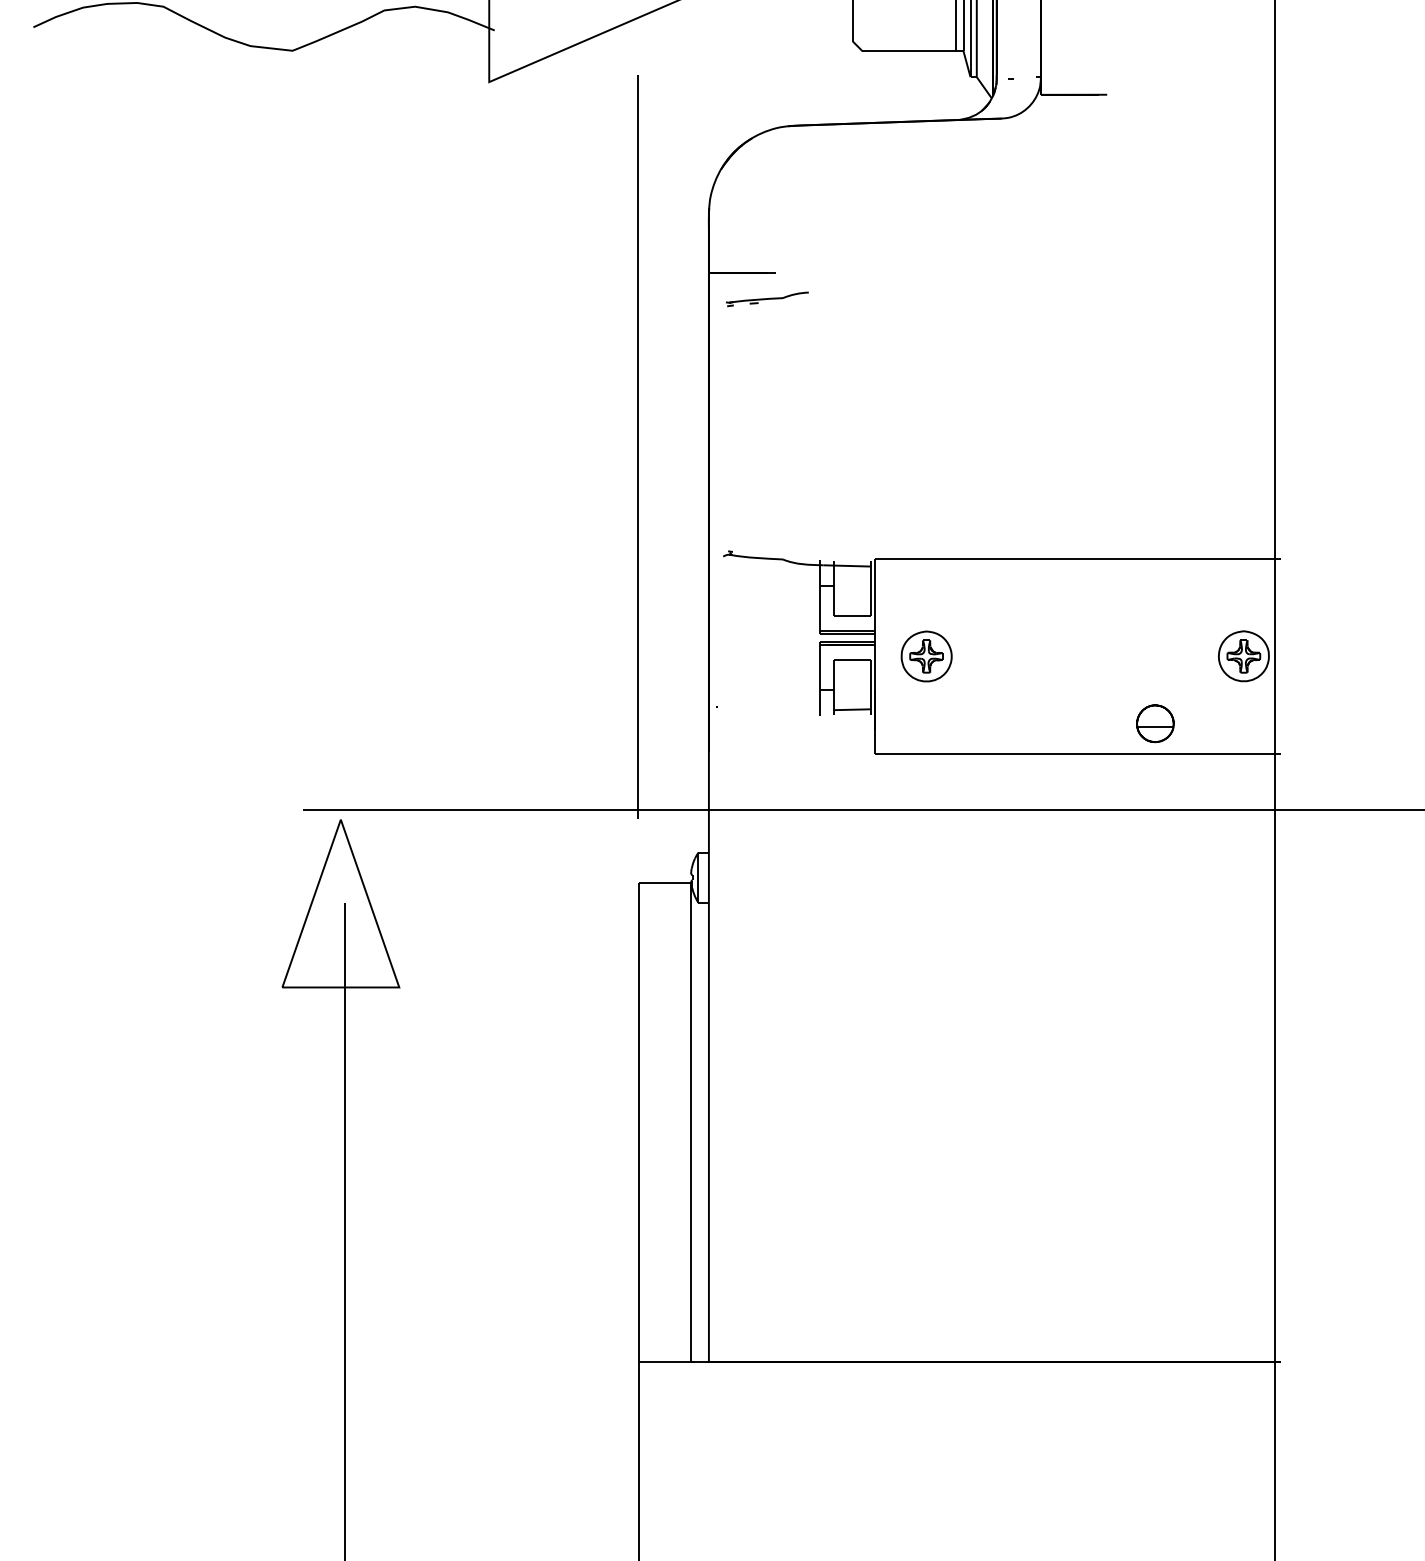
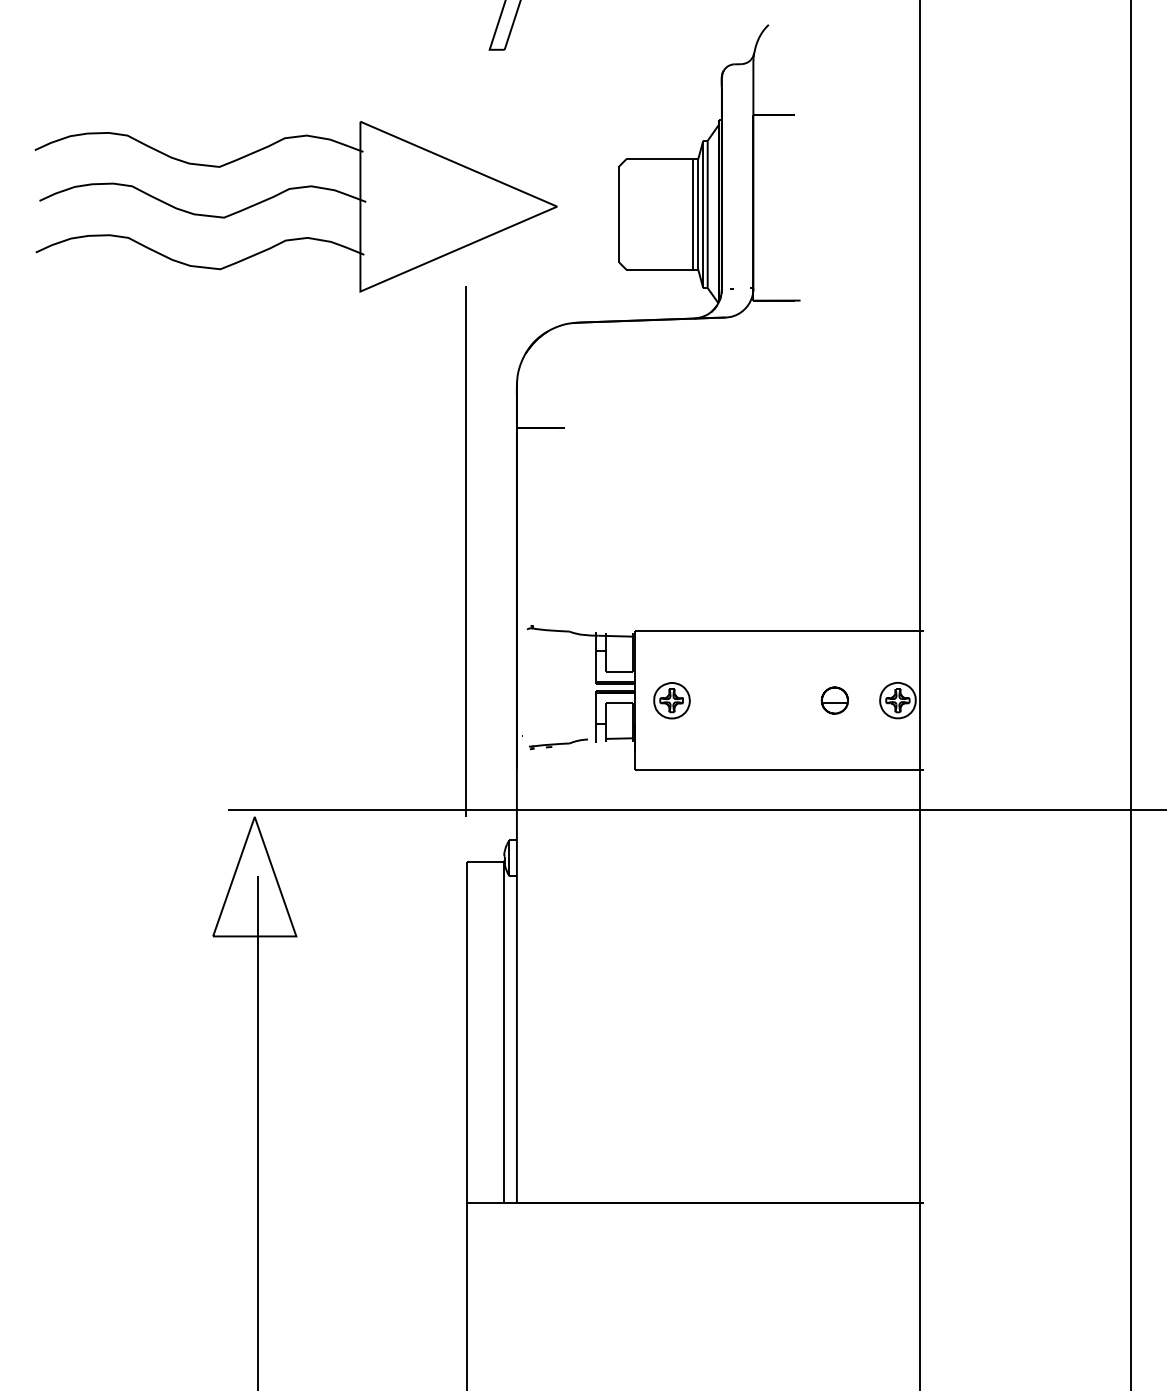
part: (767, 299) -> (558, 744), moved
part: (1154, 723) -> (834, 700), moved

